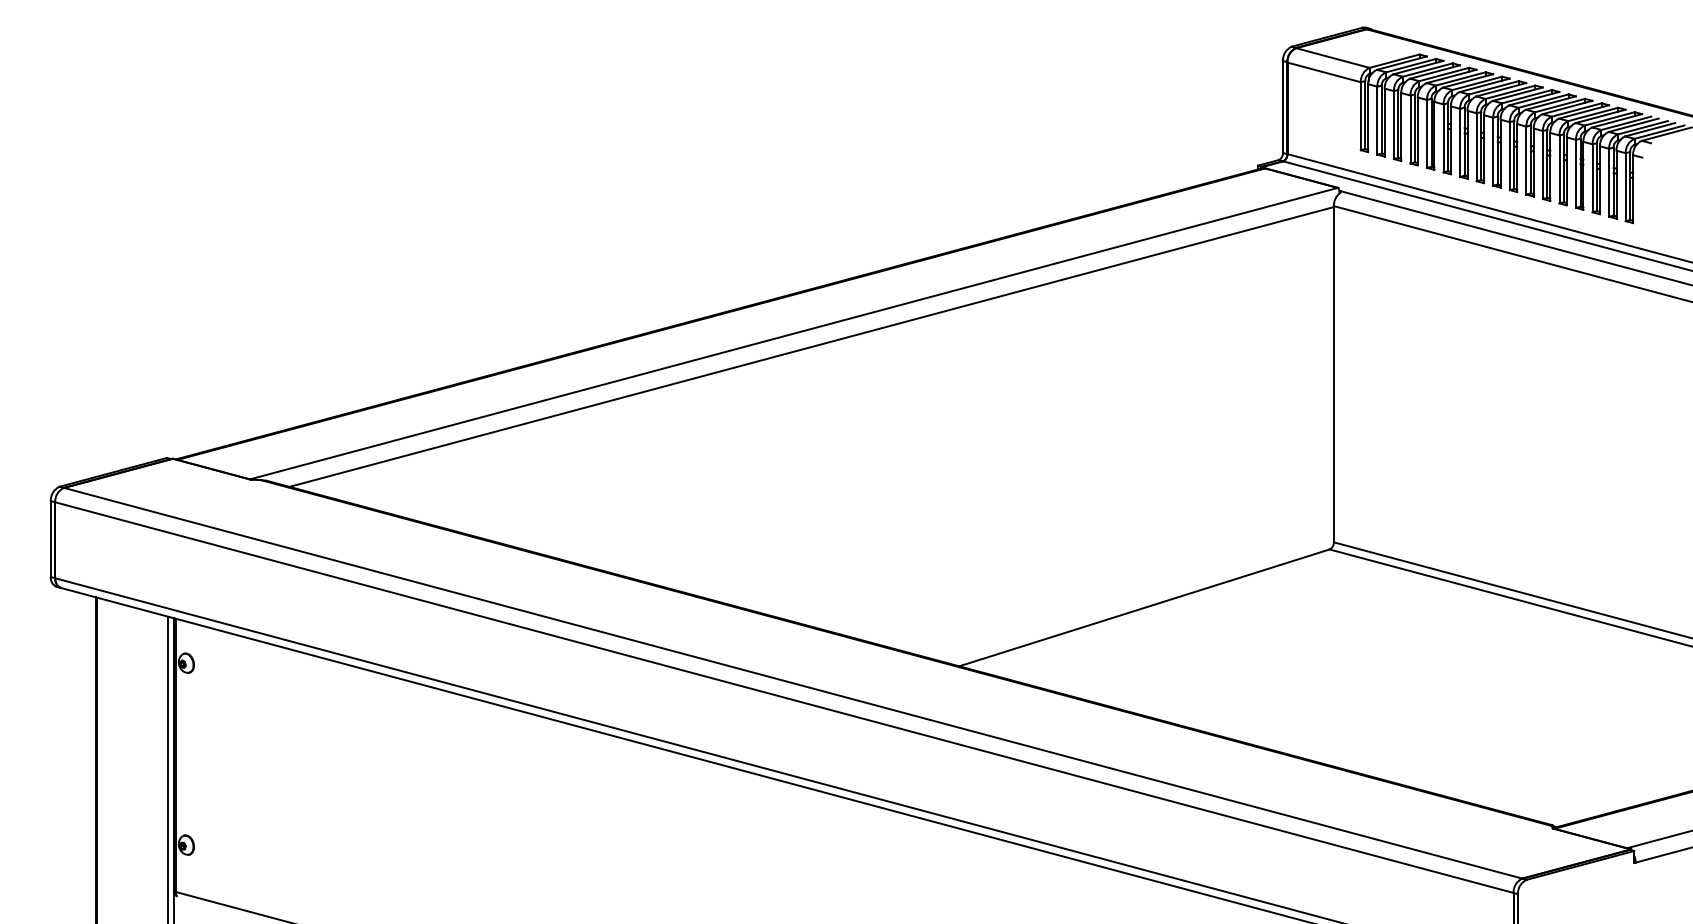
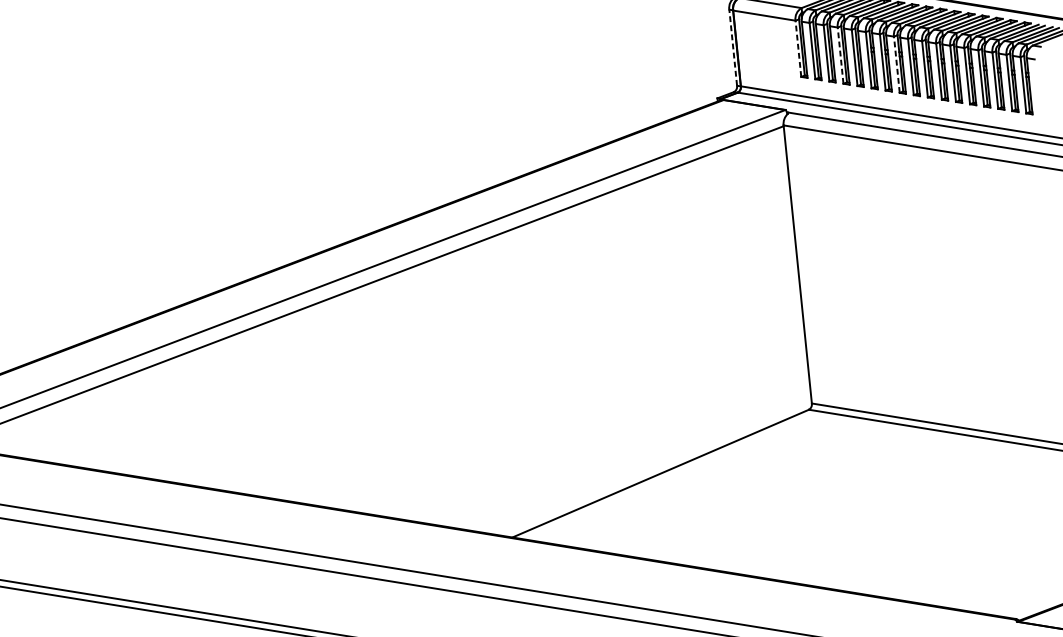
line: (1282, 107) -> (732, 48), solid -> dashed
line: (1360, 116) -> (798, 49), solid -> dashed
line: (1410, 129) -> (840, 55), solid -> dashed
line: (1476, 147) -> (896, 64), solid -> dashed

